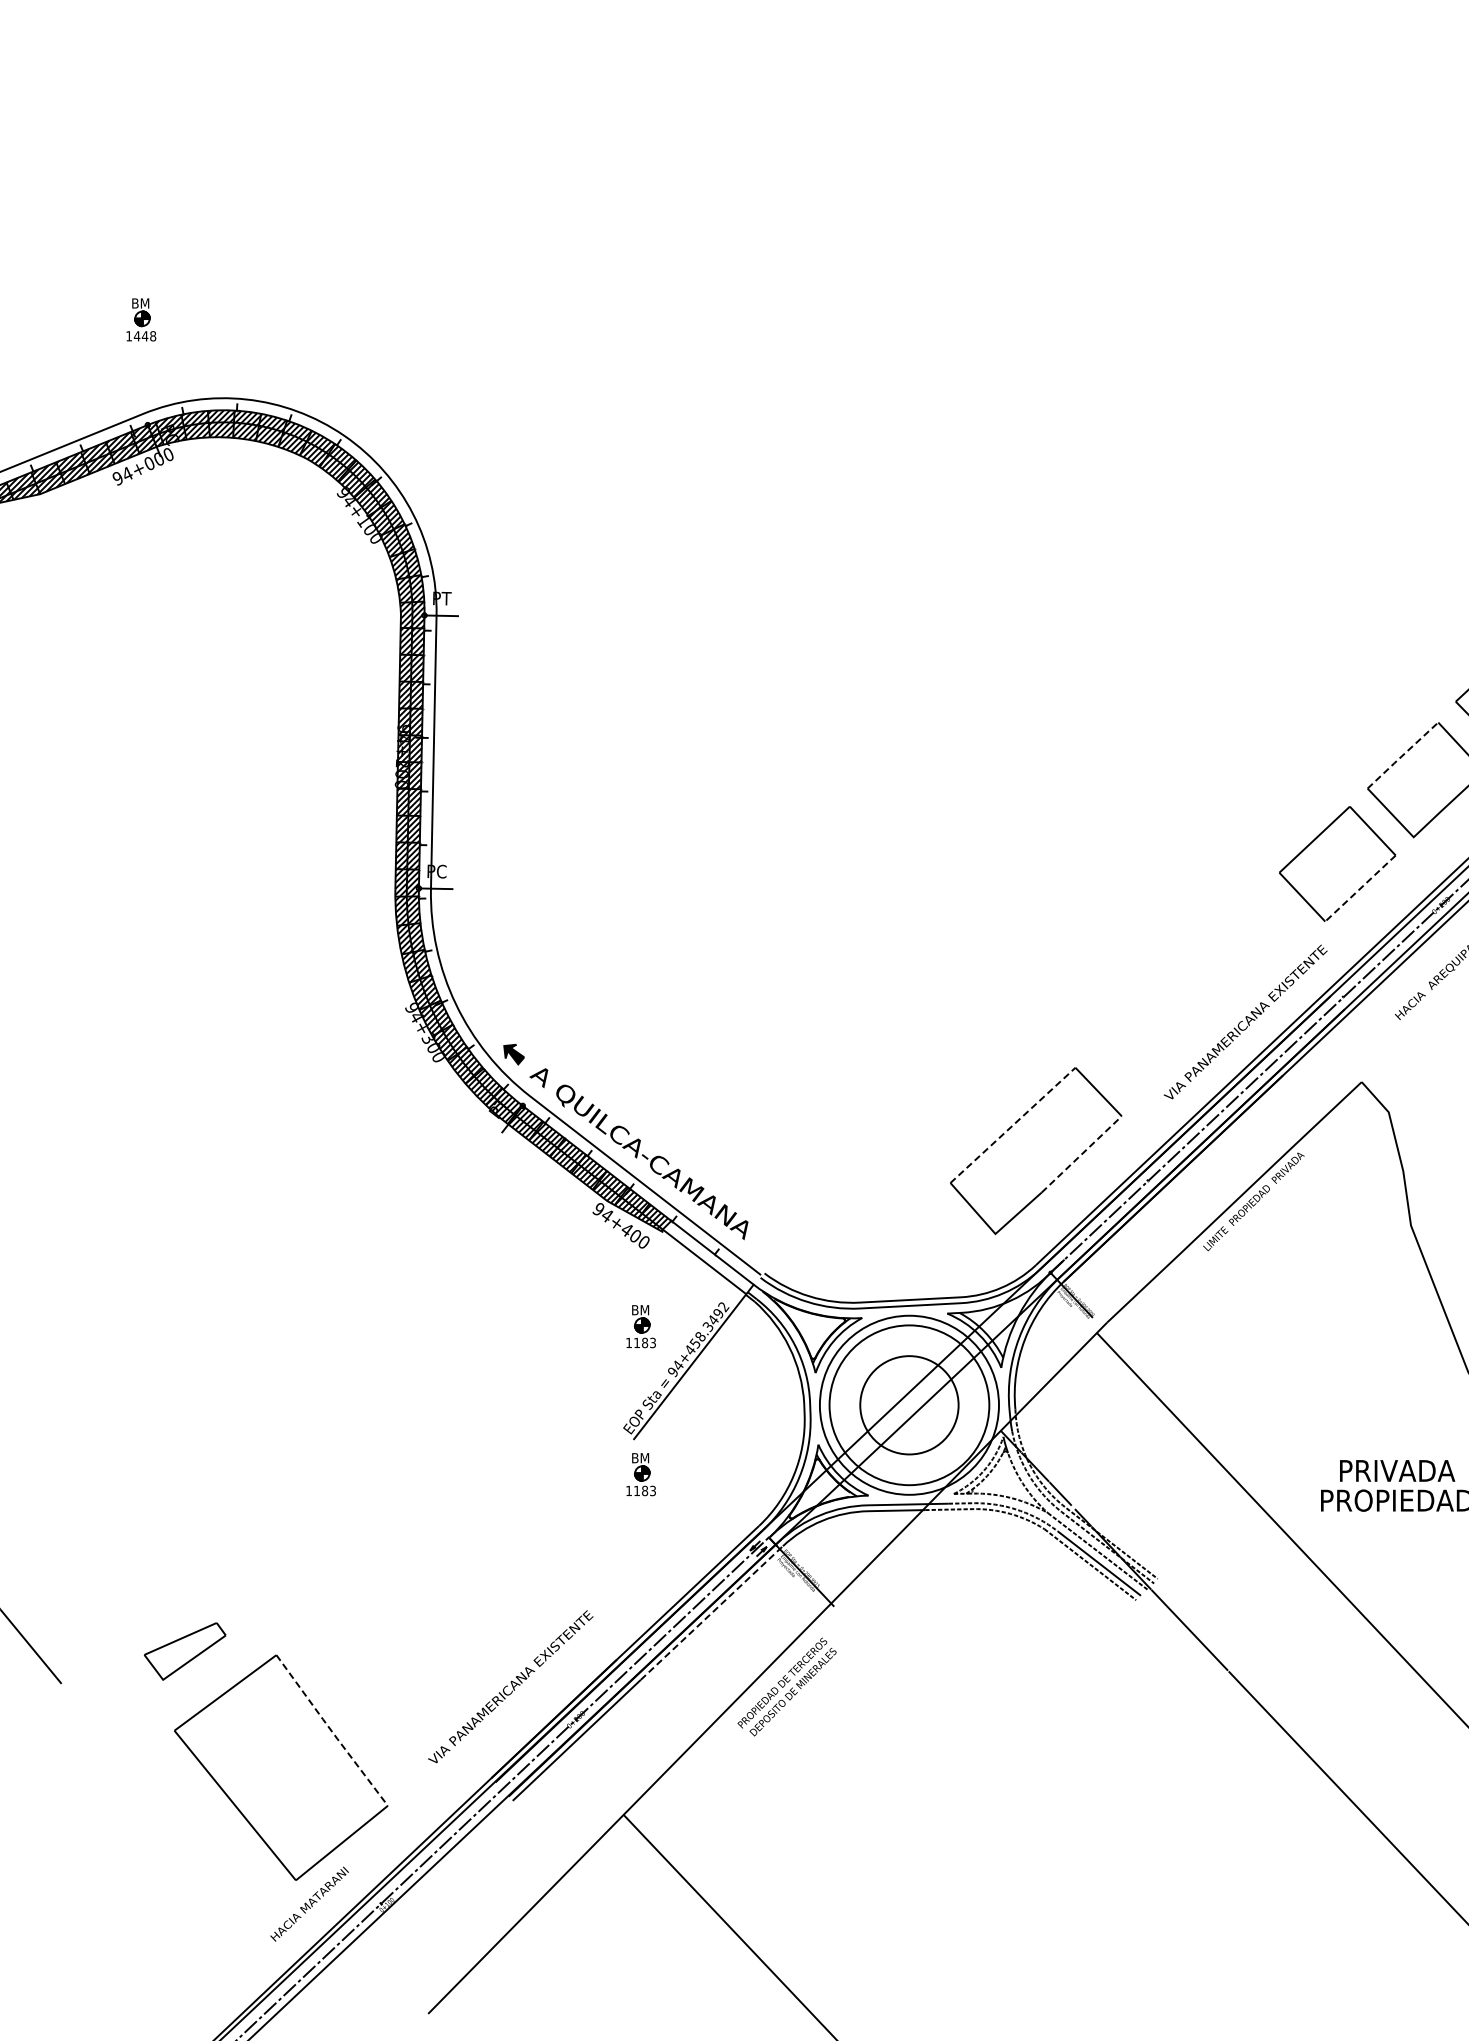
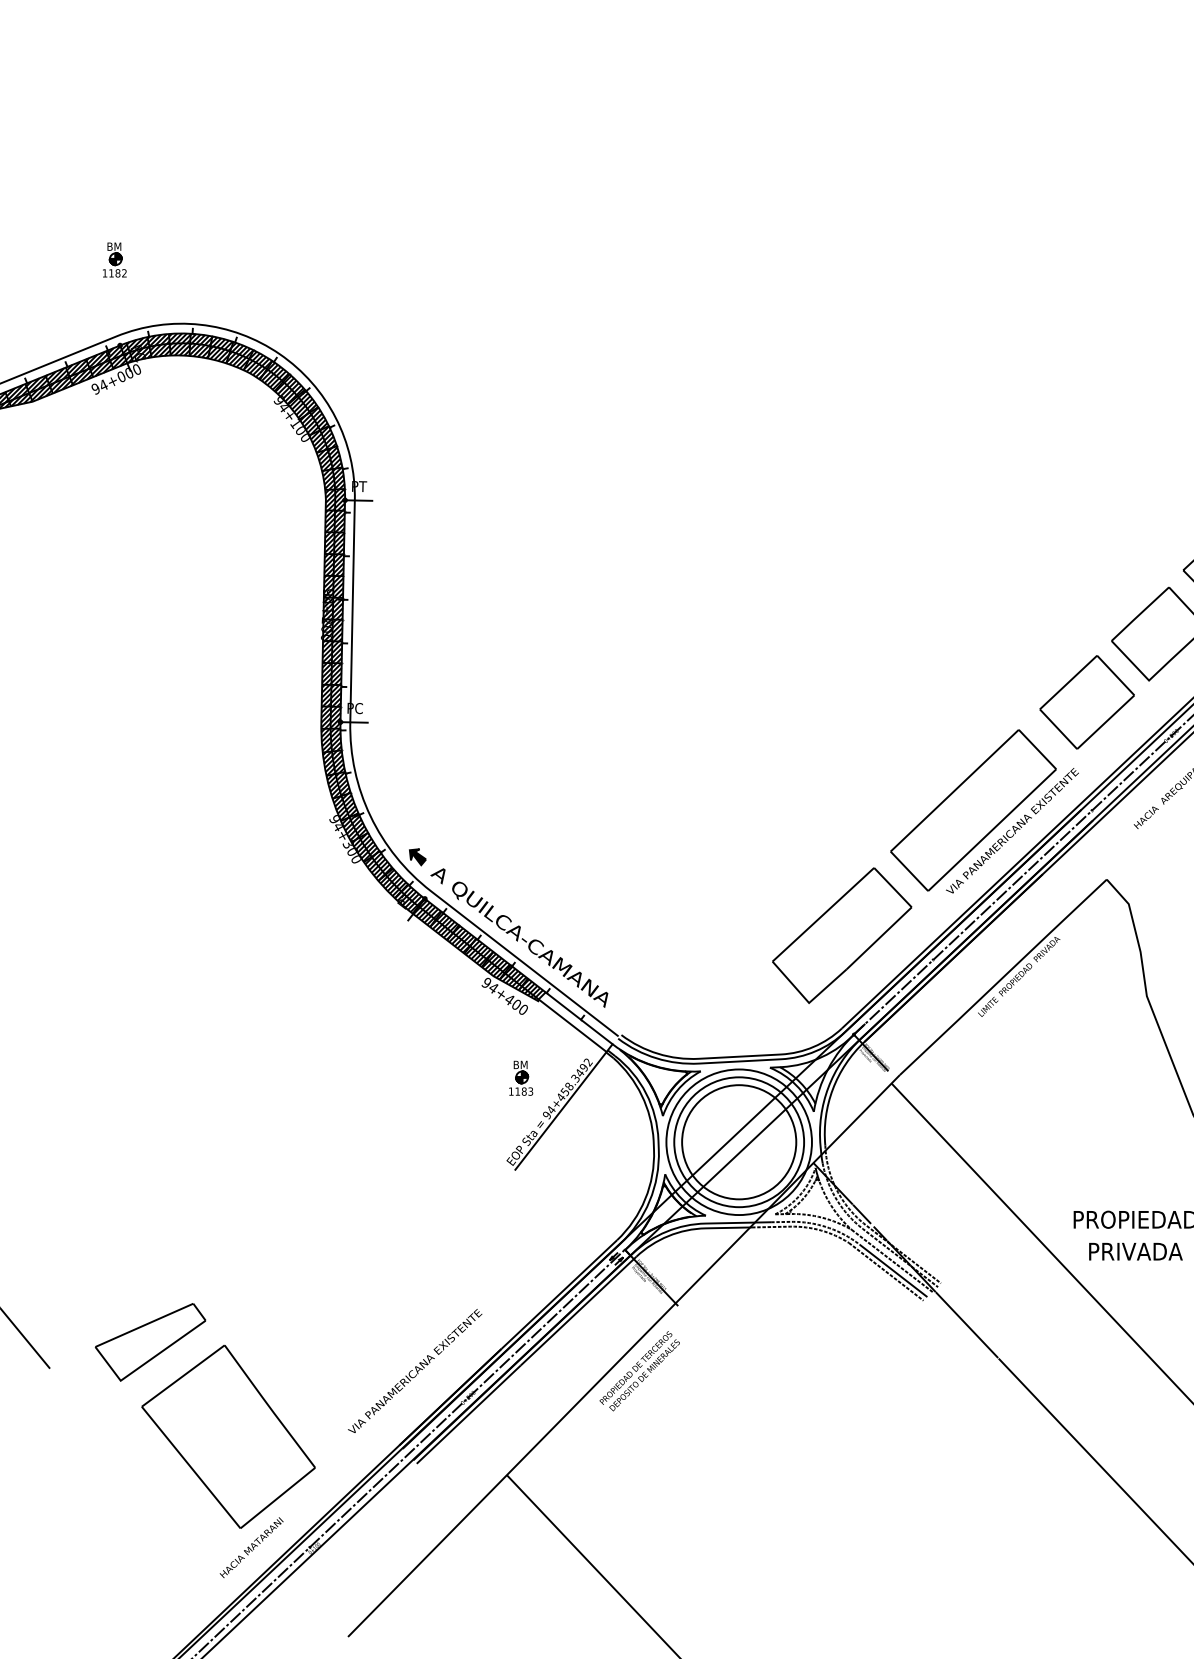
text: (144, 336) -> (117, 273), 1448 -> 1182
line: (1402, 755) -> (1139, 614), dashed -> solid
line: (1360, 888) -> (1105, 722), dashed -> solid
part: (1197, 996) -> (973, 809), added
line: (1013, 1125) -> (823, 914), dashed -> solid
line: (1082, 1154) -> (879, 938), dashed -> solid
circle: (909, 1405) -> (739, 1142), size x1.43
text: (1397, 1470) -> (1135, 1251), moved
part: (640, 1474) -> (520, 1198), removed
line: (711, 1613) -> (578, 1311), dashed -> solid
part: (184, 1651) -> (149, 1342), size x1.67
line: (331, 1731) -> (269, 1407), dashed -> solid

